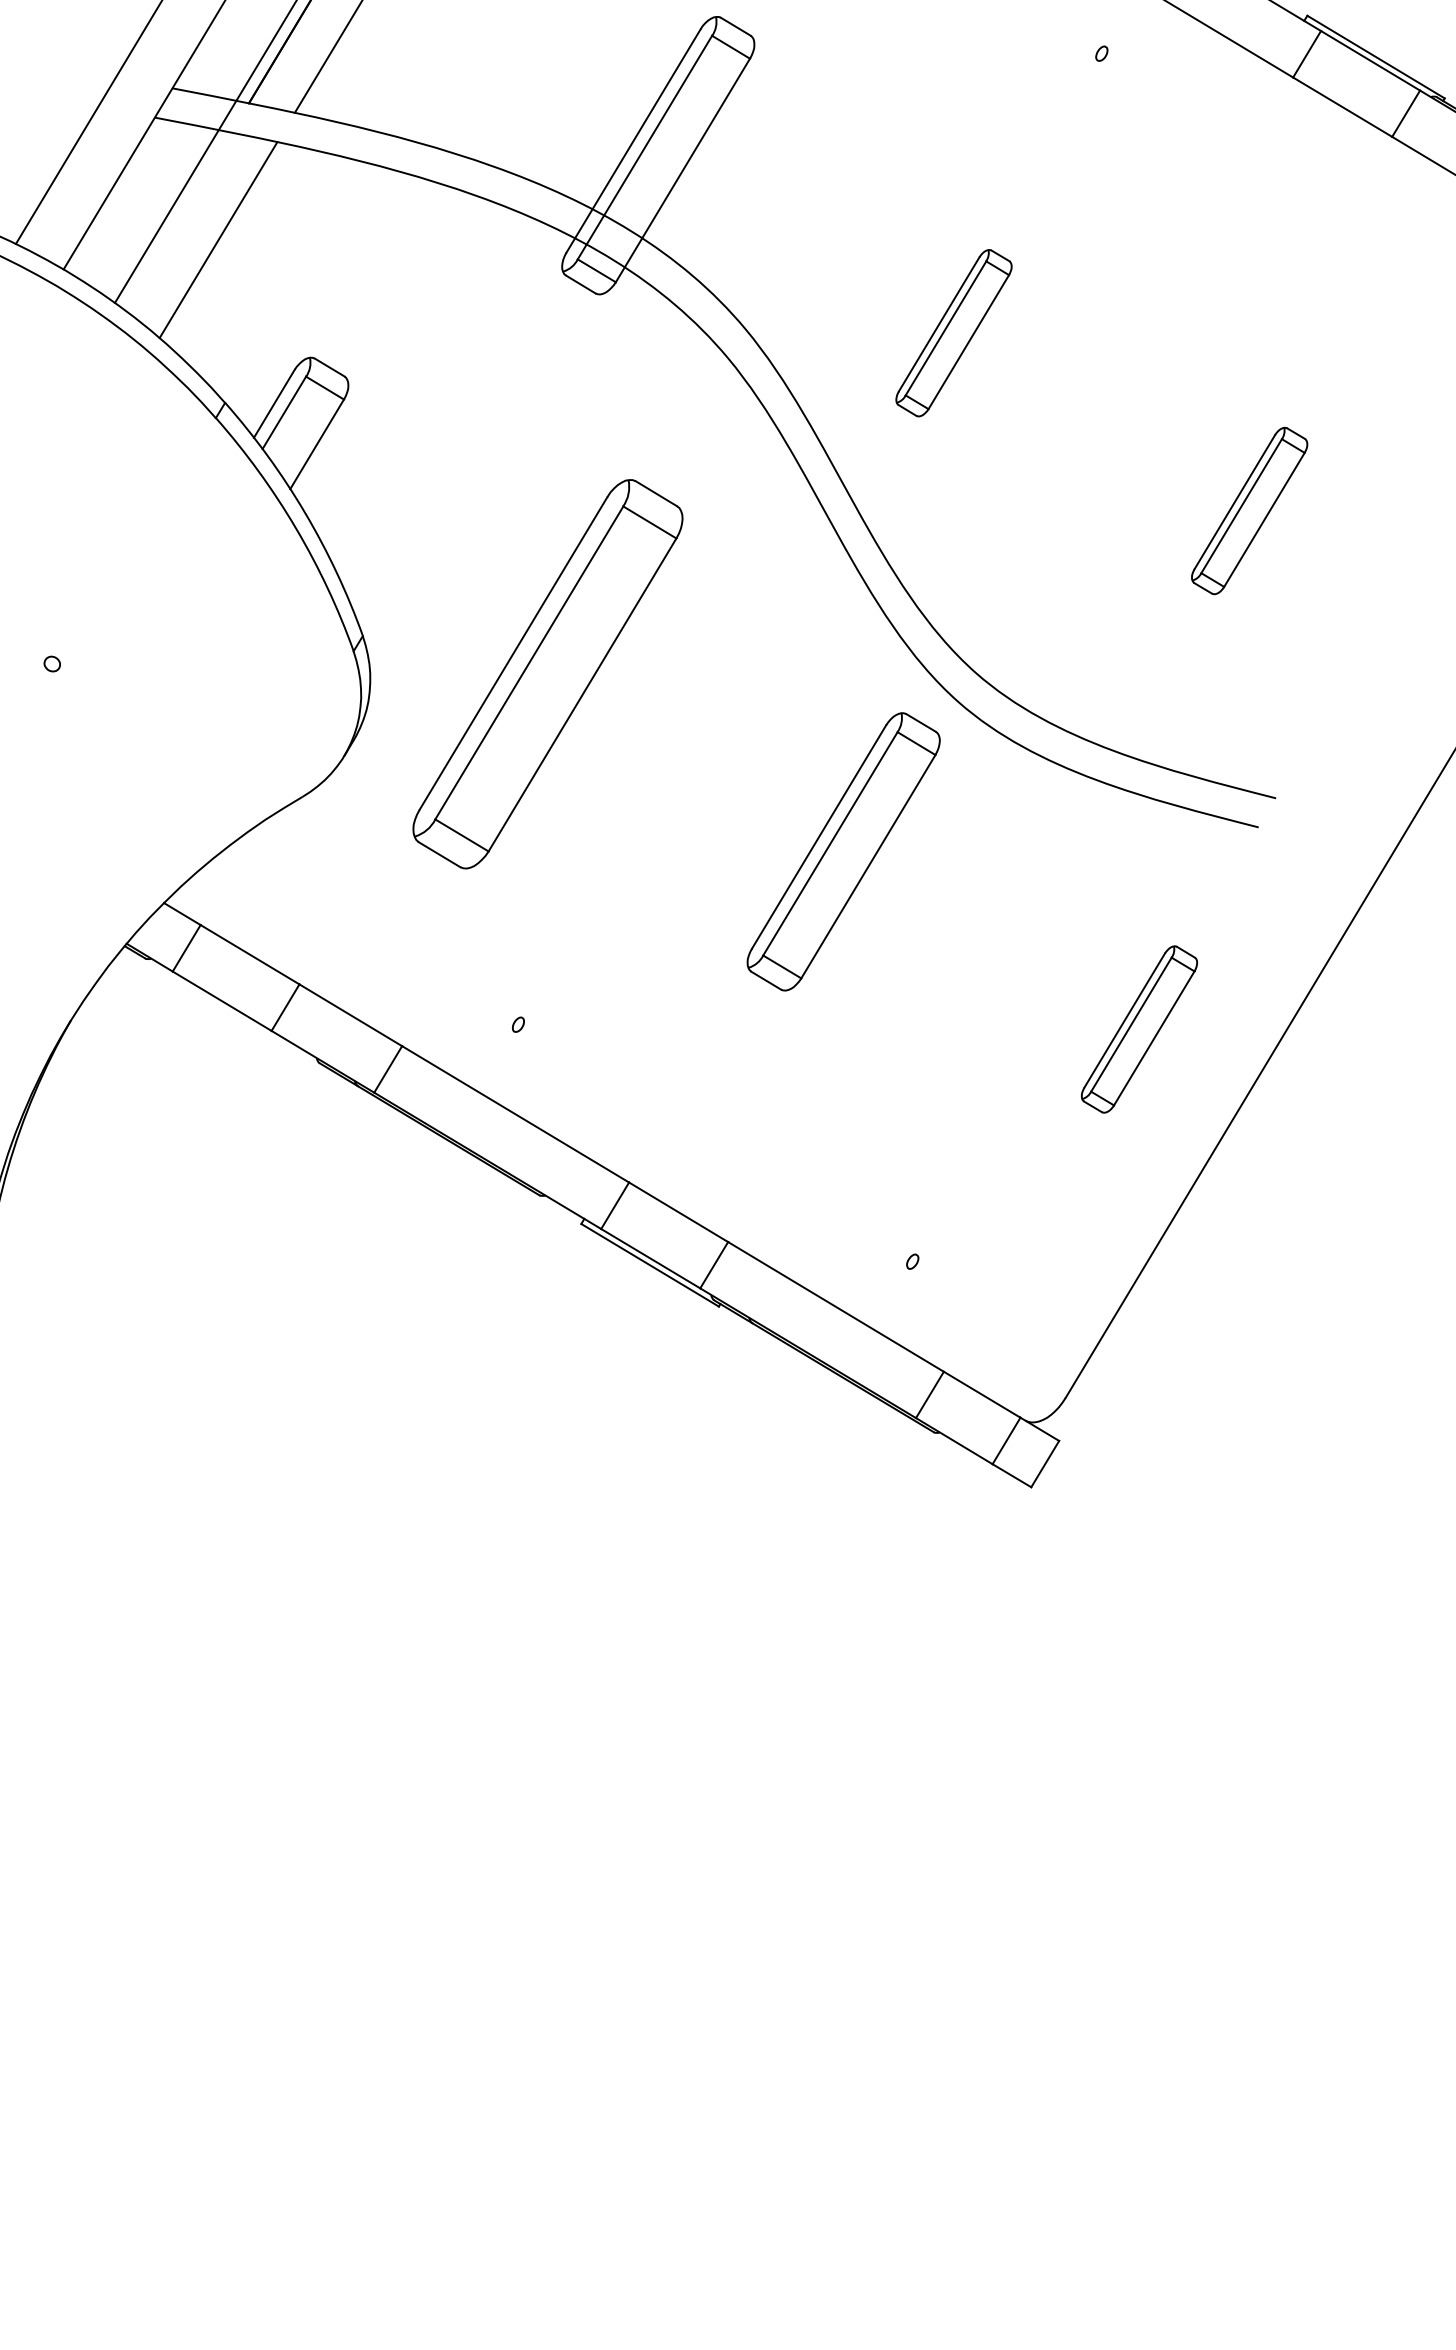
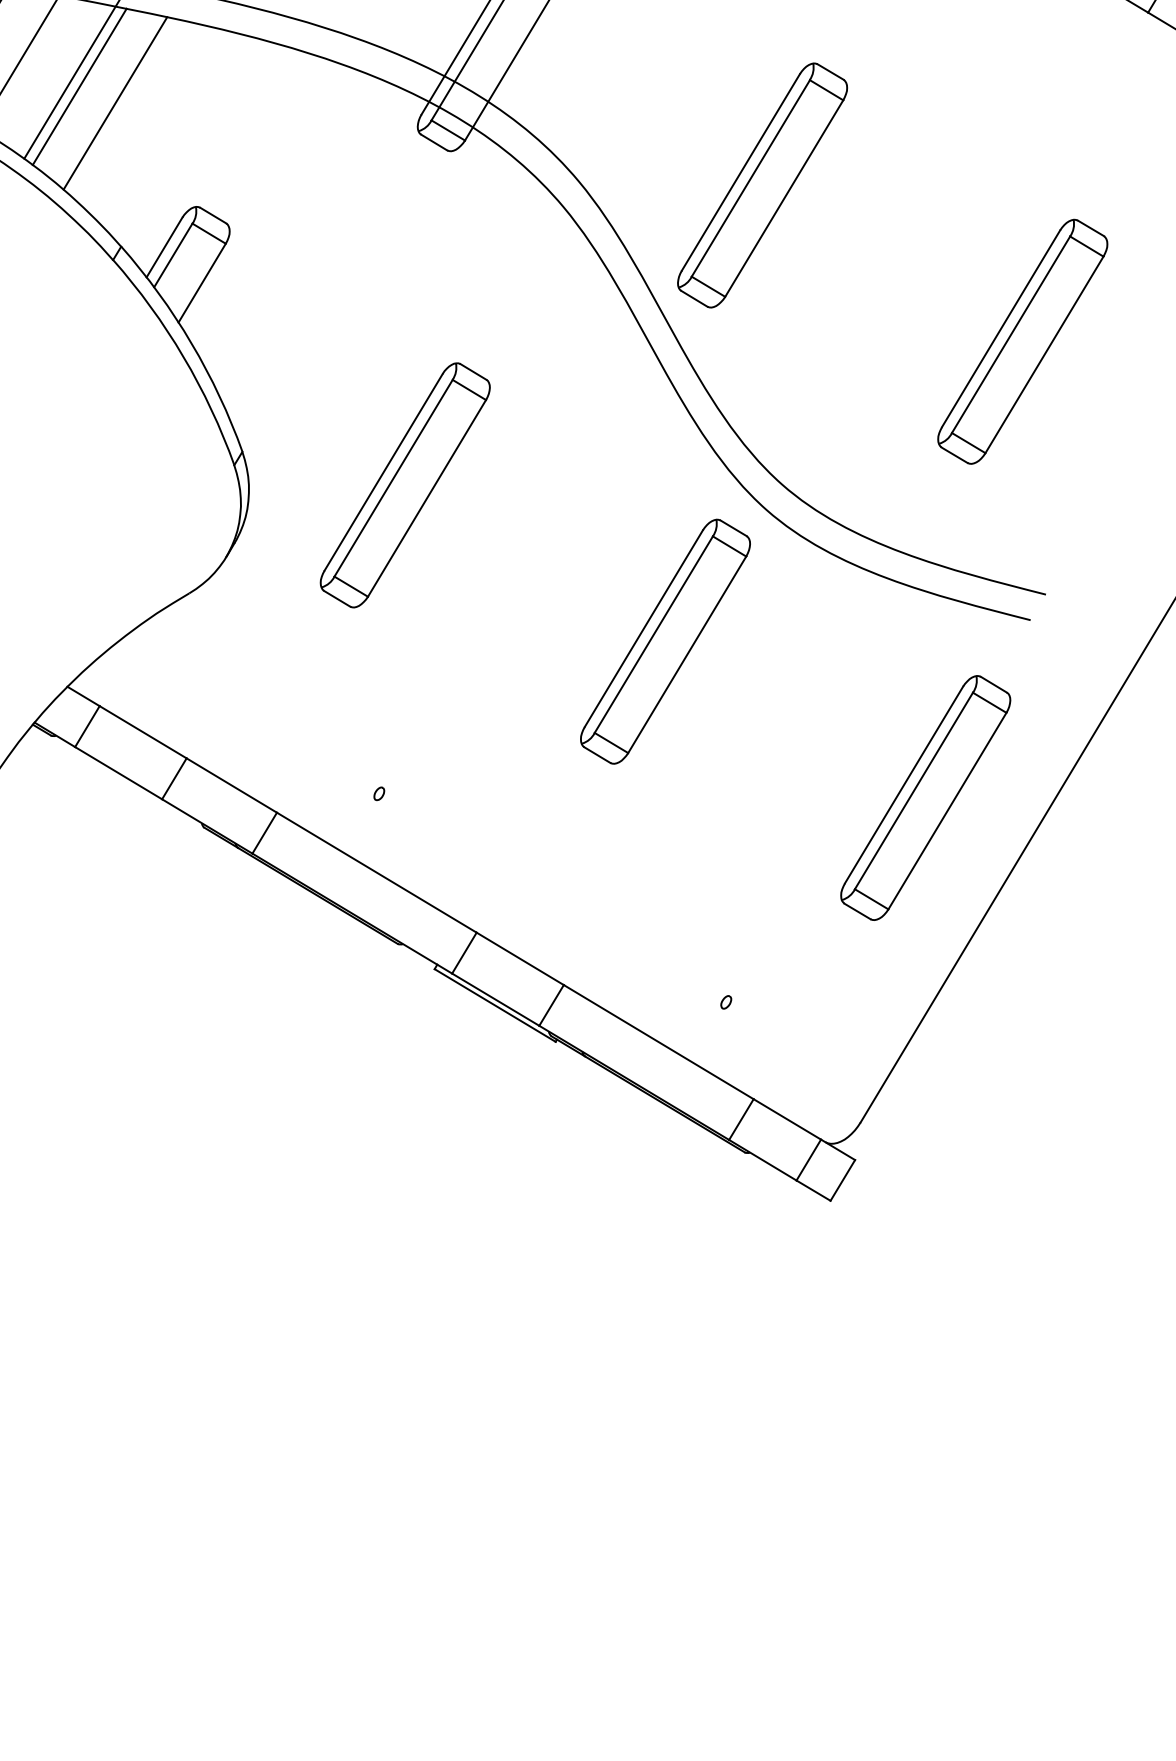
line: (177, 221) -> (79, 87), added
part: (953, 332) -> (762, 184), size x1.67
part: (1249, 510) -> (1022, 341), size x1.67
part: (547, 673) -> (404, 484), size x0.71
part: (1139, 1029) -> (925, 798), size x1.67

